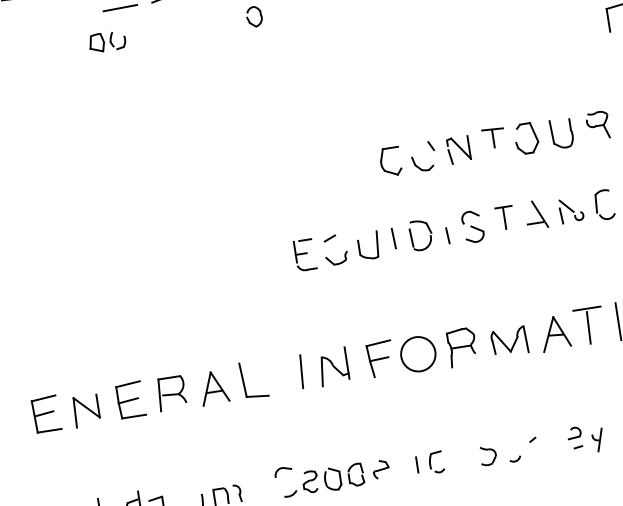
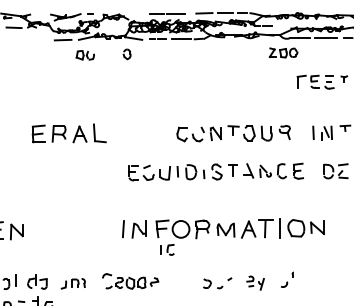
part: (105, 42) -> (84, 55), moved
part: (190, 389) -> (68, 133), moved
part: (429, 462) -> (167, 249), moved

